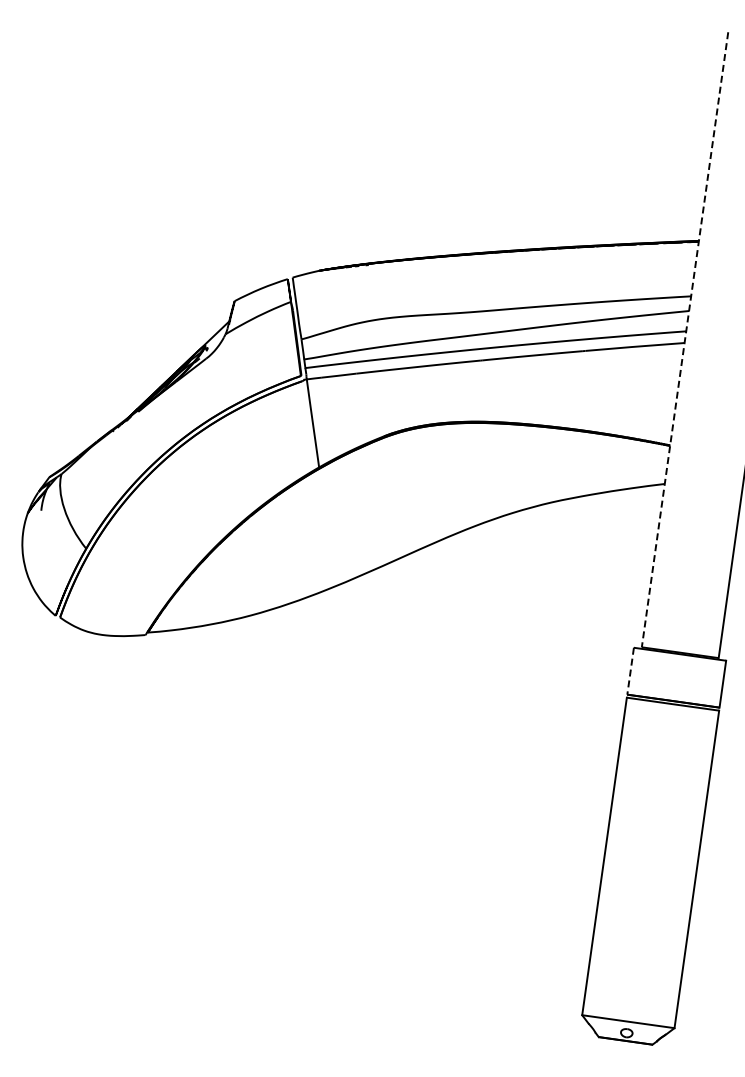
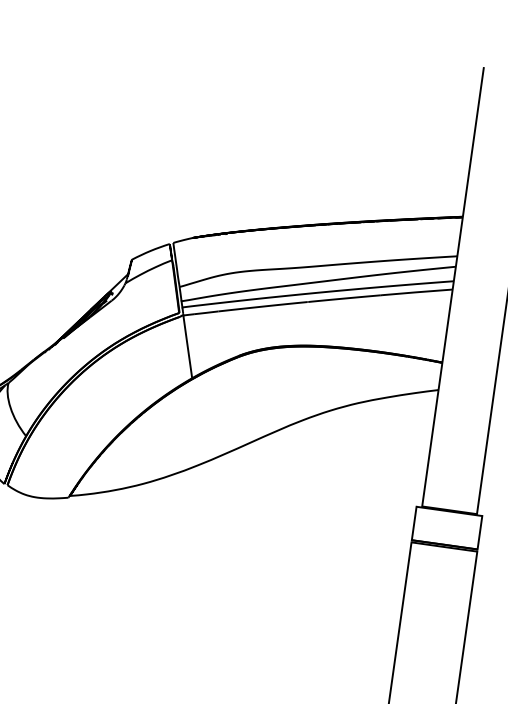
line: (685, 339) -> (453, 287), dashed -> solid
line: (630, 671) -> (414, 523), dashed -> solid

